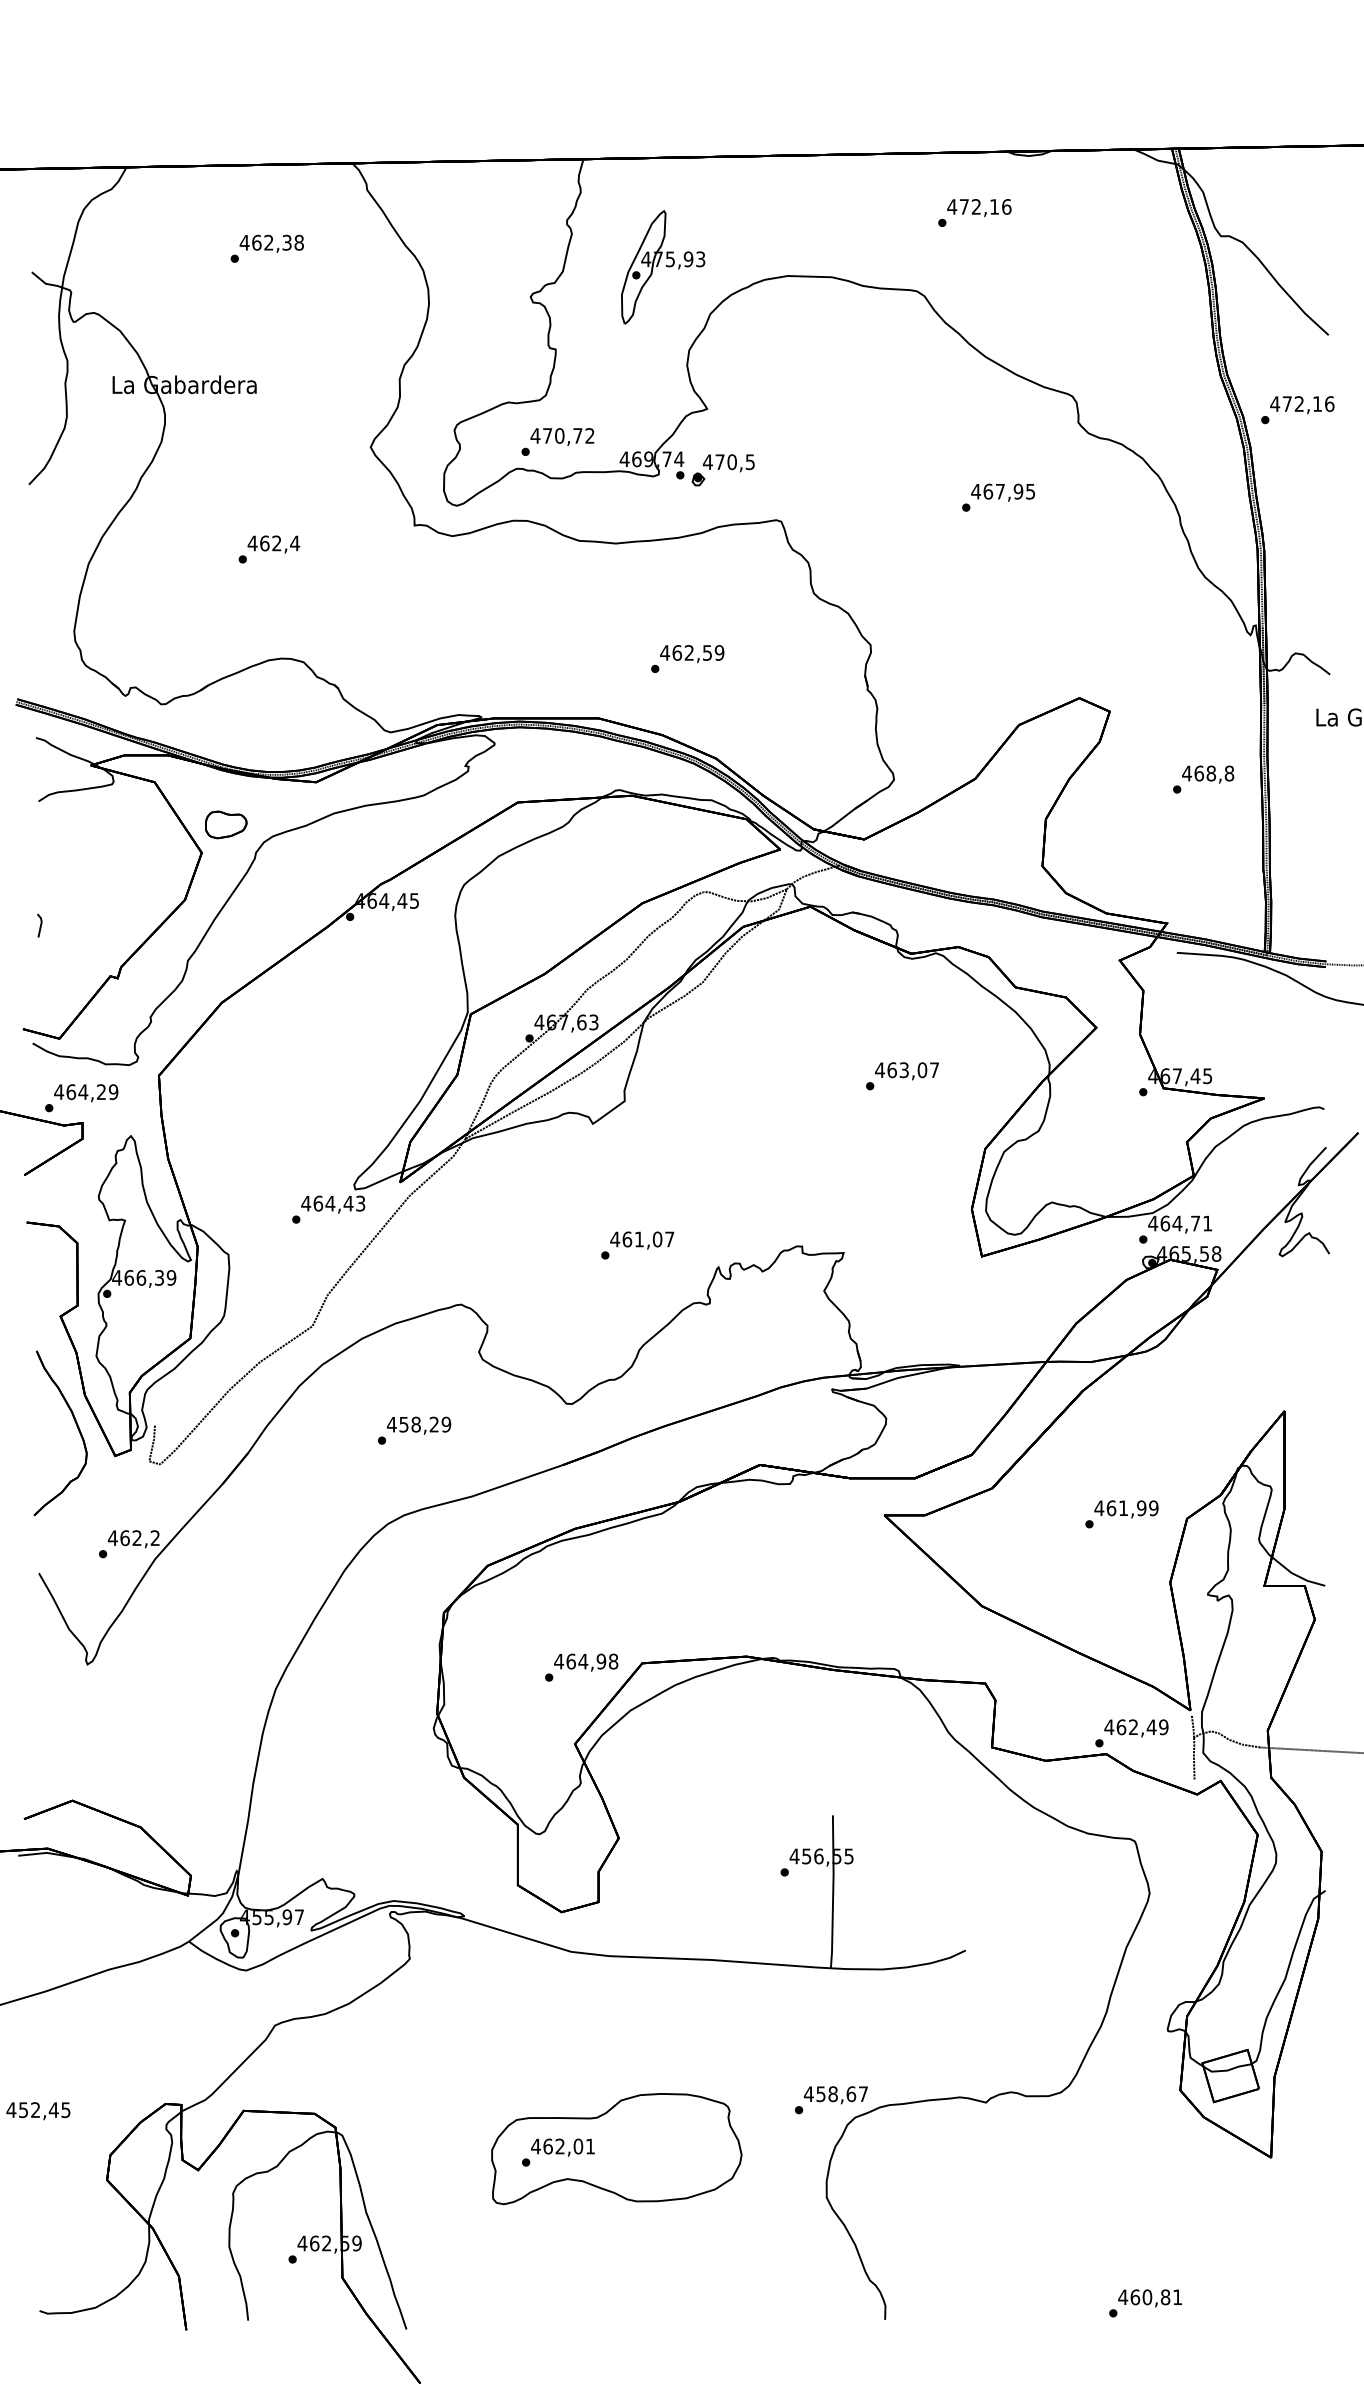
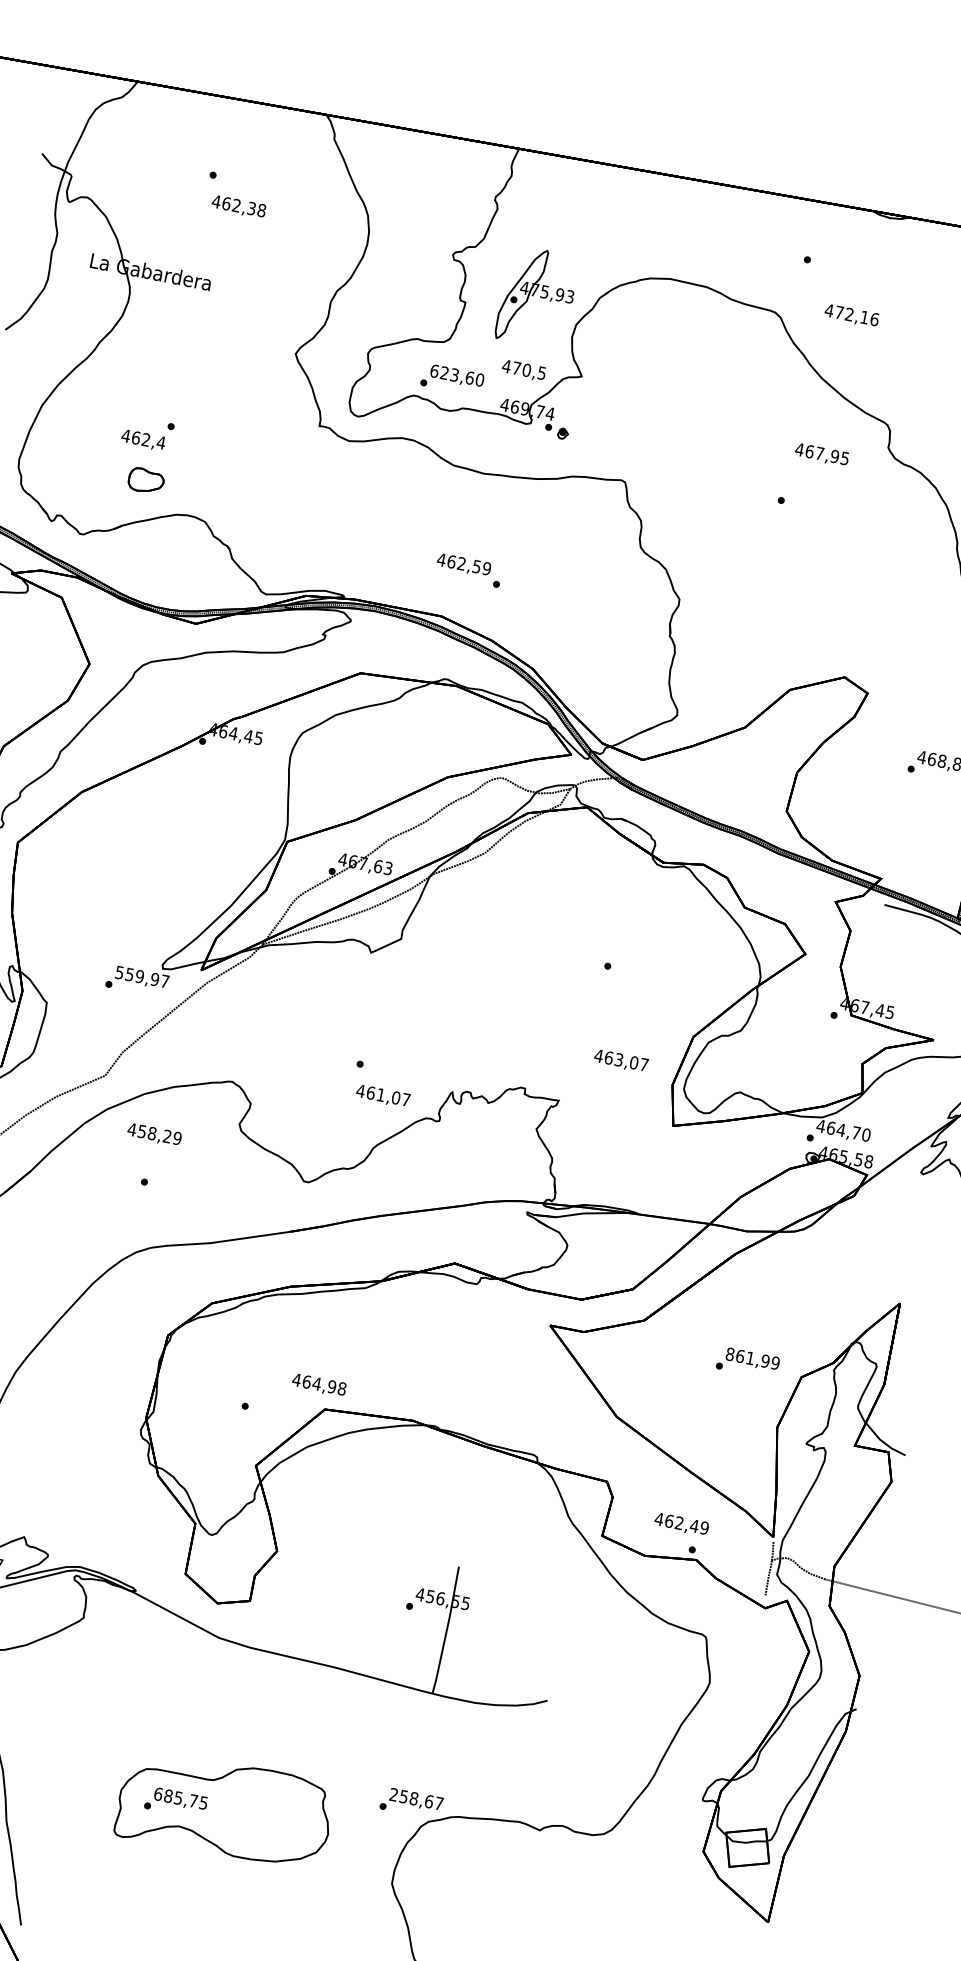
text: (979, 208) -> (851, 316), moved
text: (271, 243) -> (238, 206), moved
part: (663, 267) -> (537, 297), moved
text: (562, 435) -> (457, 375), 470,72 -> 623,60
text: (728, 463) -> (523, 370), moved
text: (1002, 492) -> (821, 454), moved
text: (273, 544) -> (143, 440), moved
text: (692, 654) -> (464, 565), moved
part: (226, 824) -> (146, 480), moved
text: (906, 1071) -> (620, 1061), moved
text: (333, 1203) -> (142, 977), 464,43 -> 559,97
text: (1207, 1223) -> (866, 1134), 464,71 -> 464,70
text: (642, 1240) -> (383, 1096), moved
text: (418, 1425) -> (154, 1134), moved
text: (1099, 1508) -> (730, 1354), 461,99 -> 861,99
text: (586, 1662) -> (319, 1385), moved
text: (1136, 1728) -> (681, 1524), moved
text: (808, 2093) -> (393, 1794), 458,67 -> 258,67
text: (562, 2146) -> (180, 1798), 462,01 -> 685,75

